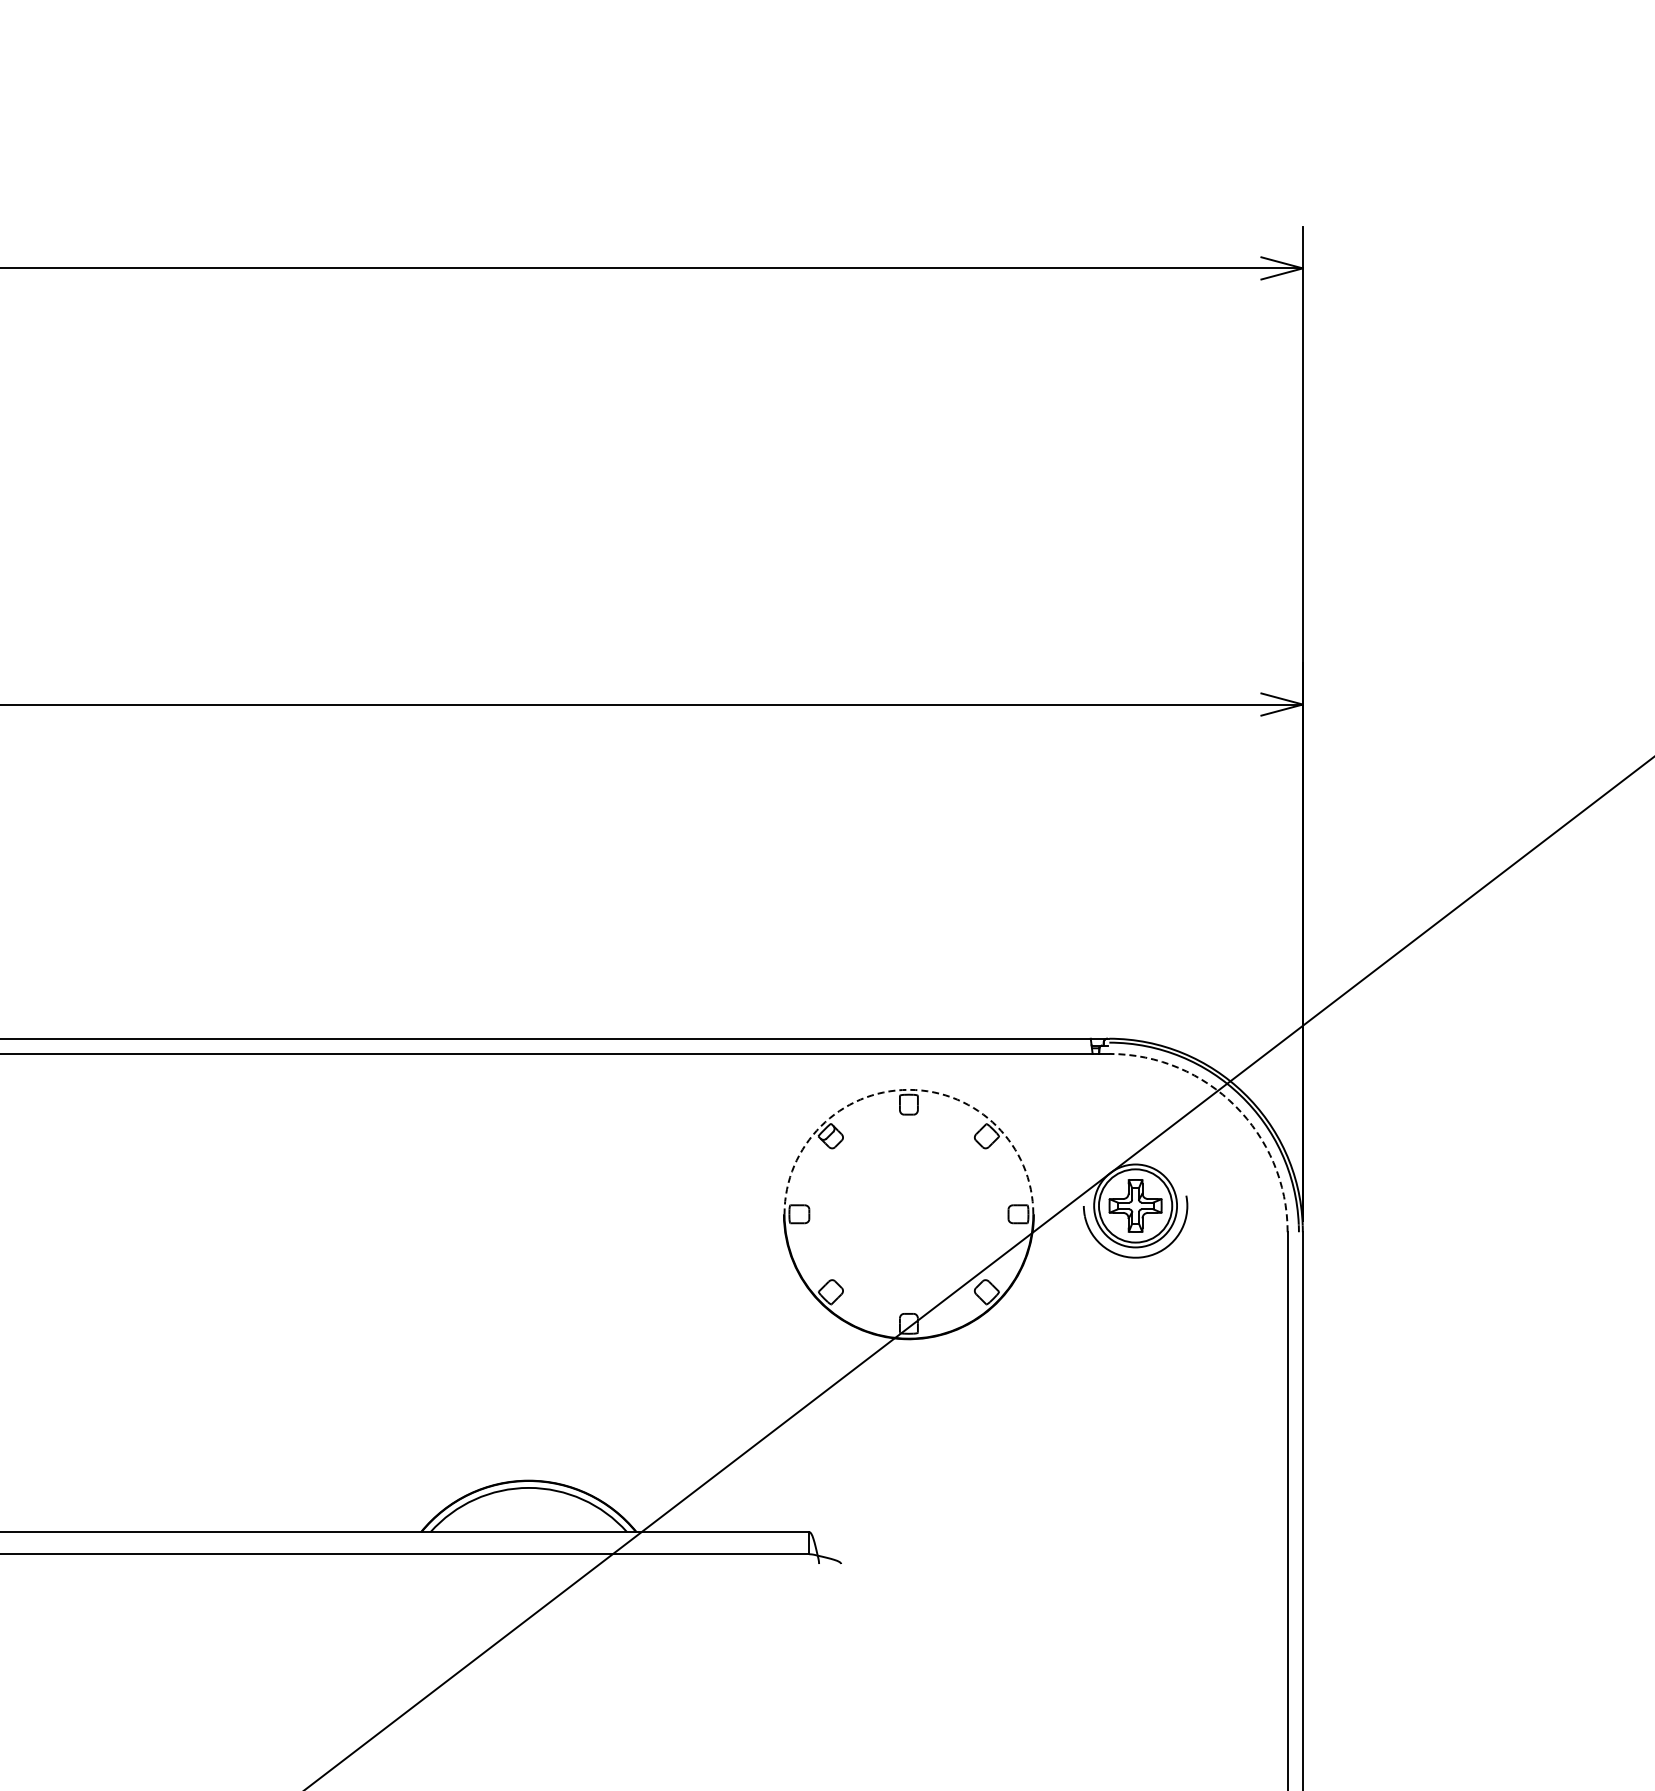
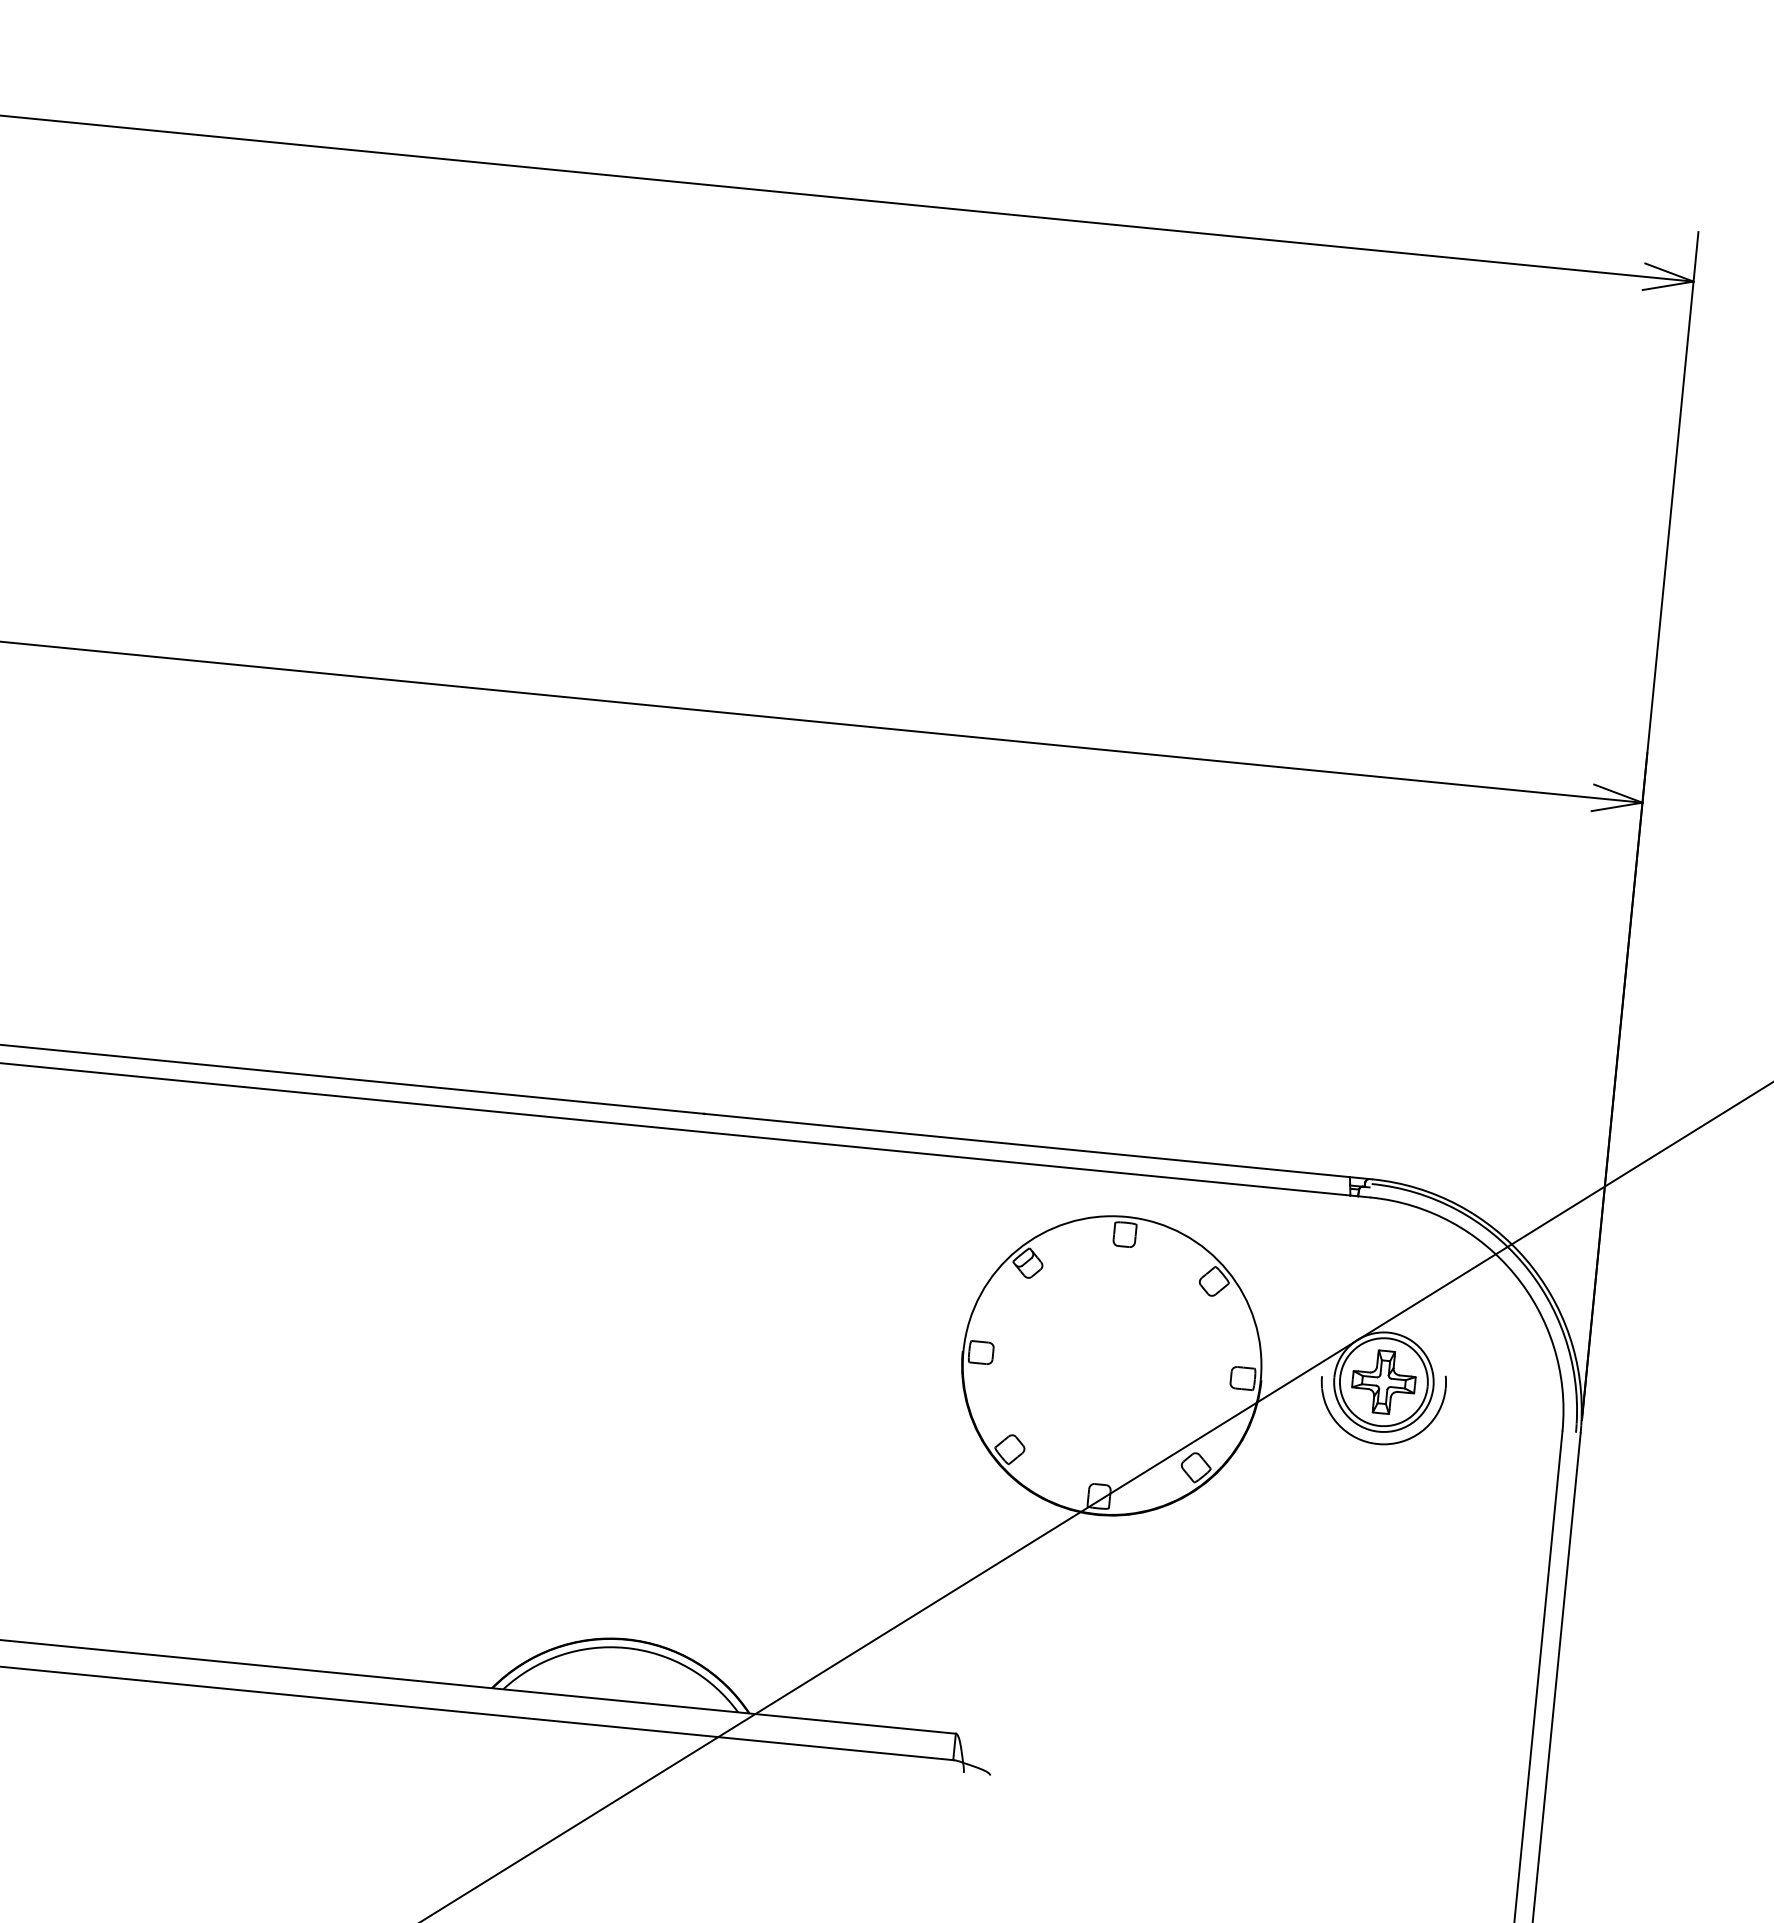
arc: (908, 1089) -> (1126, 1216), dashed -> solid
arc: (1235, 1106) -> (1514, 1275), dashed -> solid

